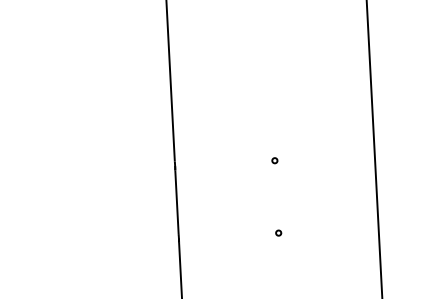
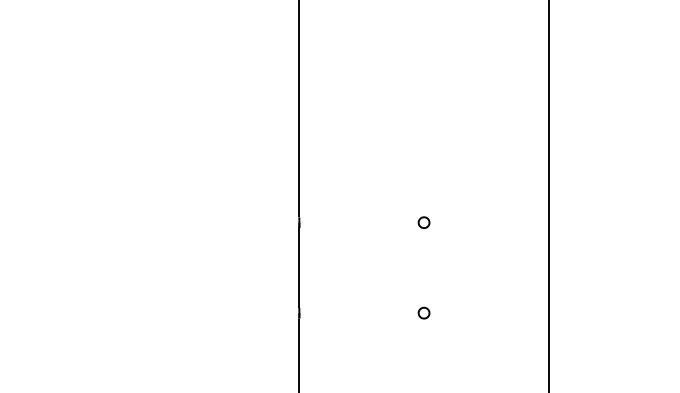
part: (274, 160) -> (423, 222), size x1.67
part: (278, 232) -> (423, 312), size x1.67

